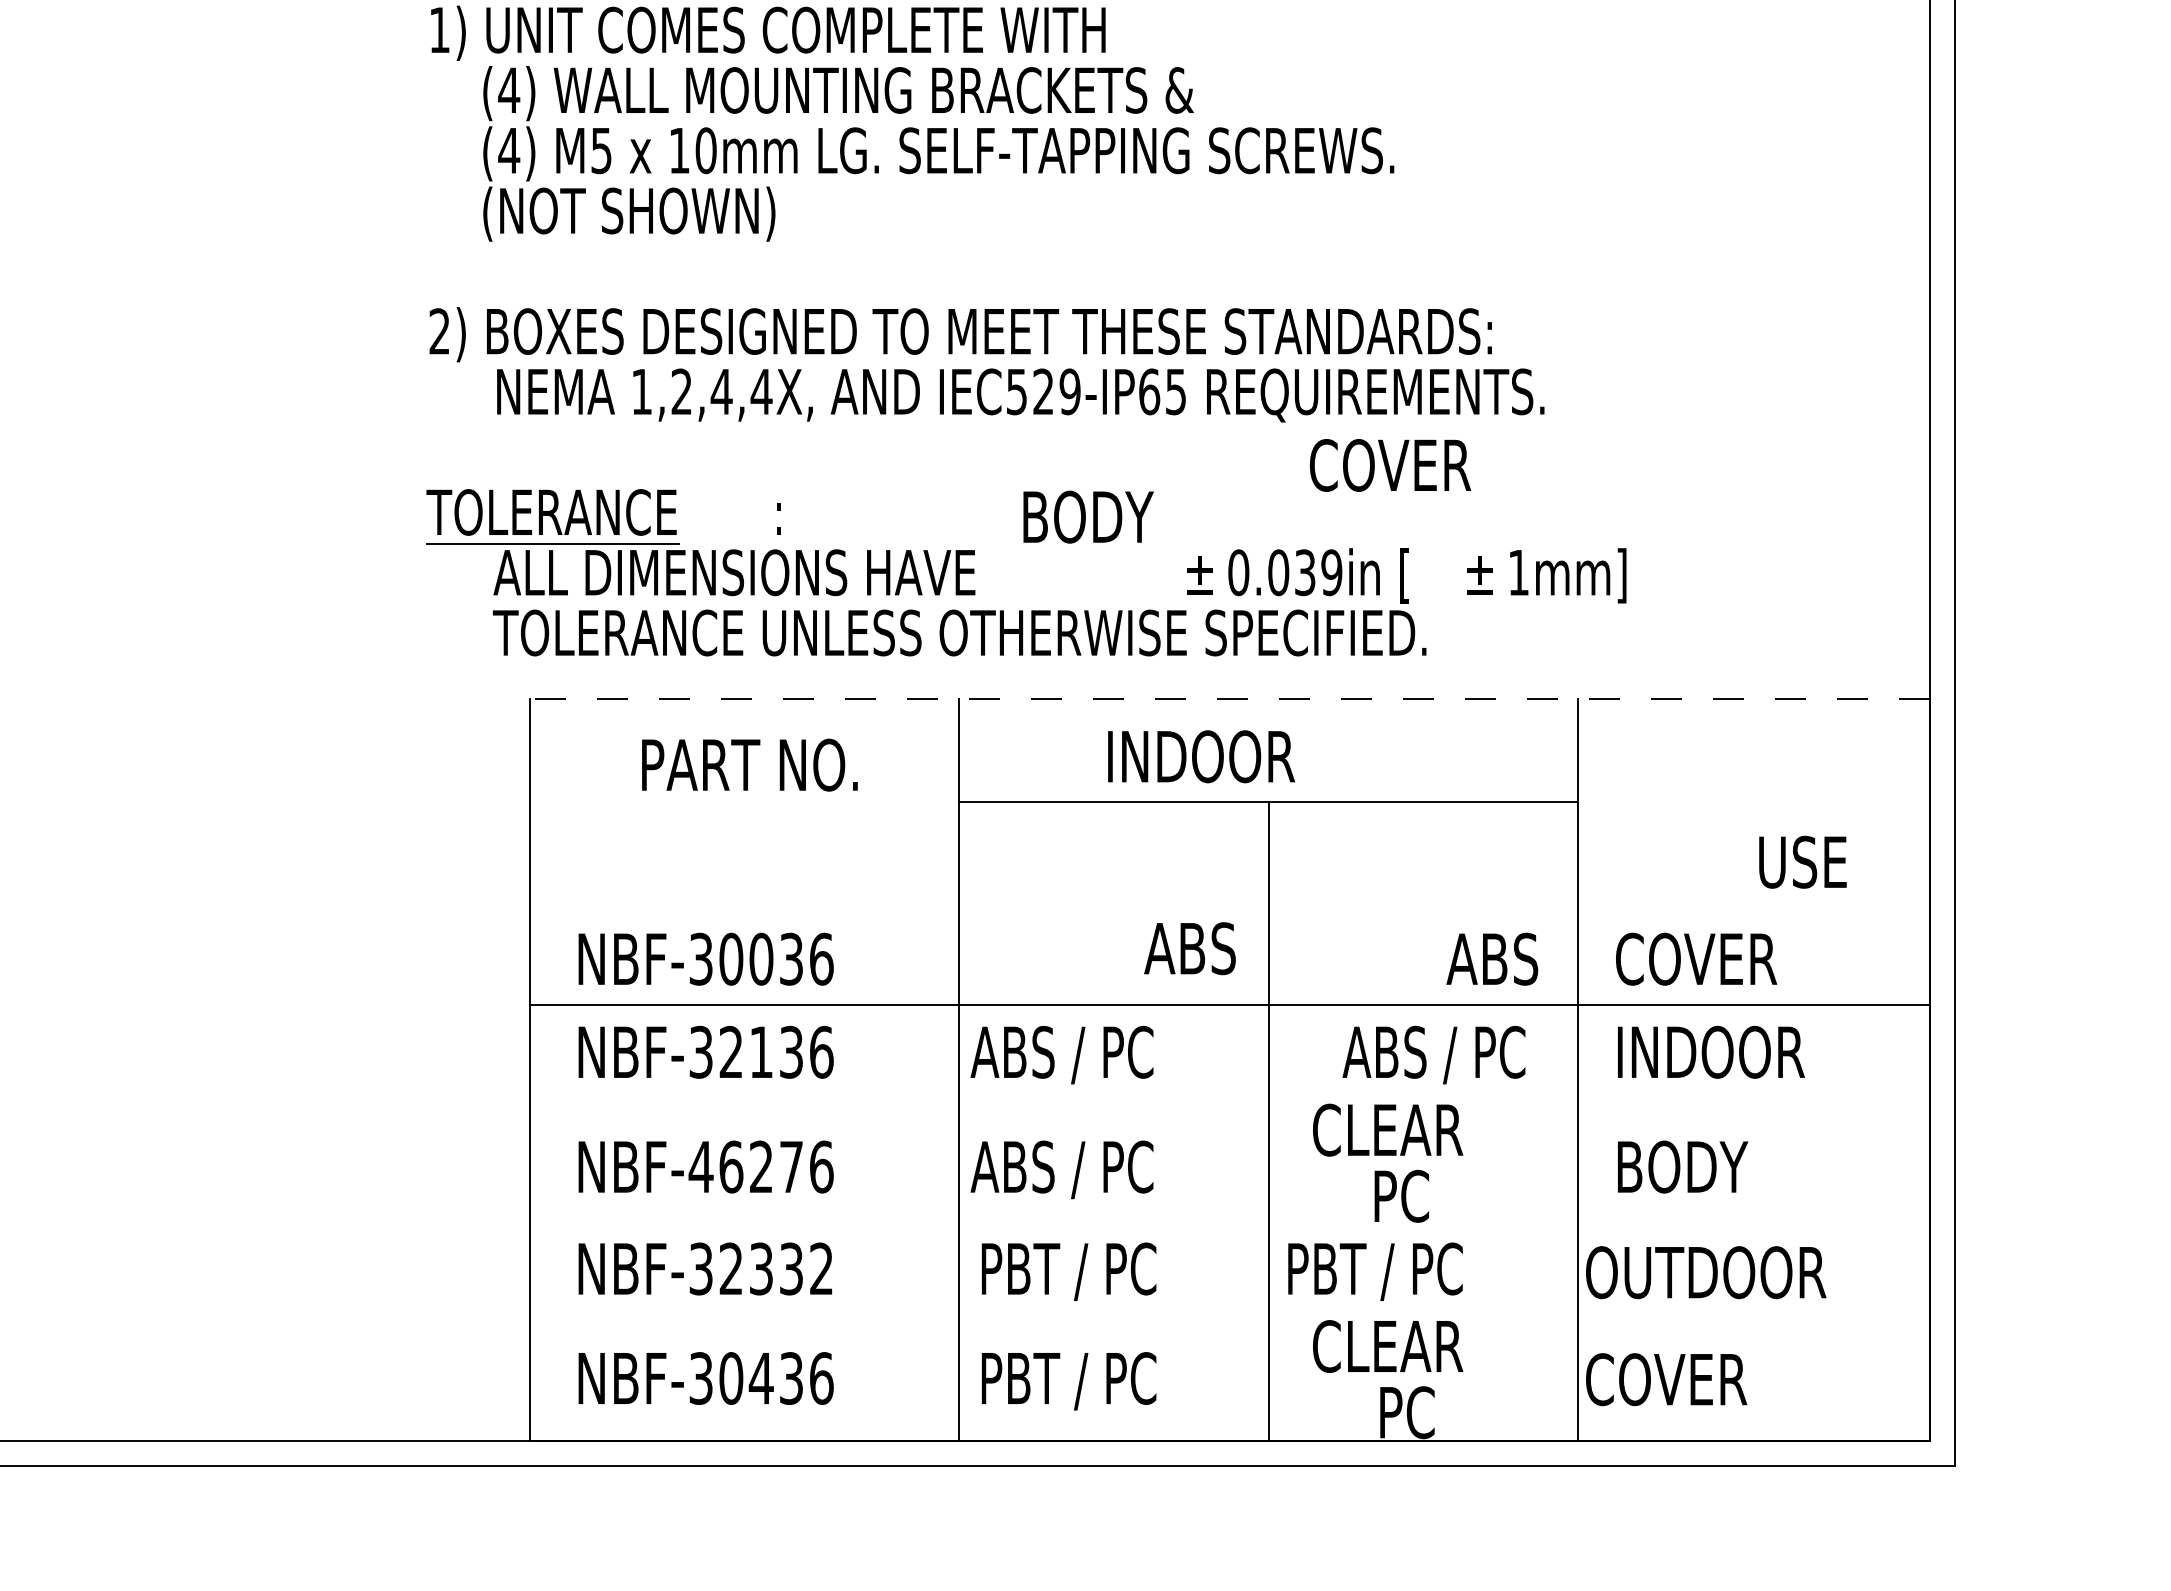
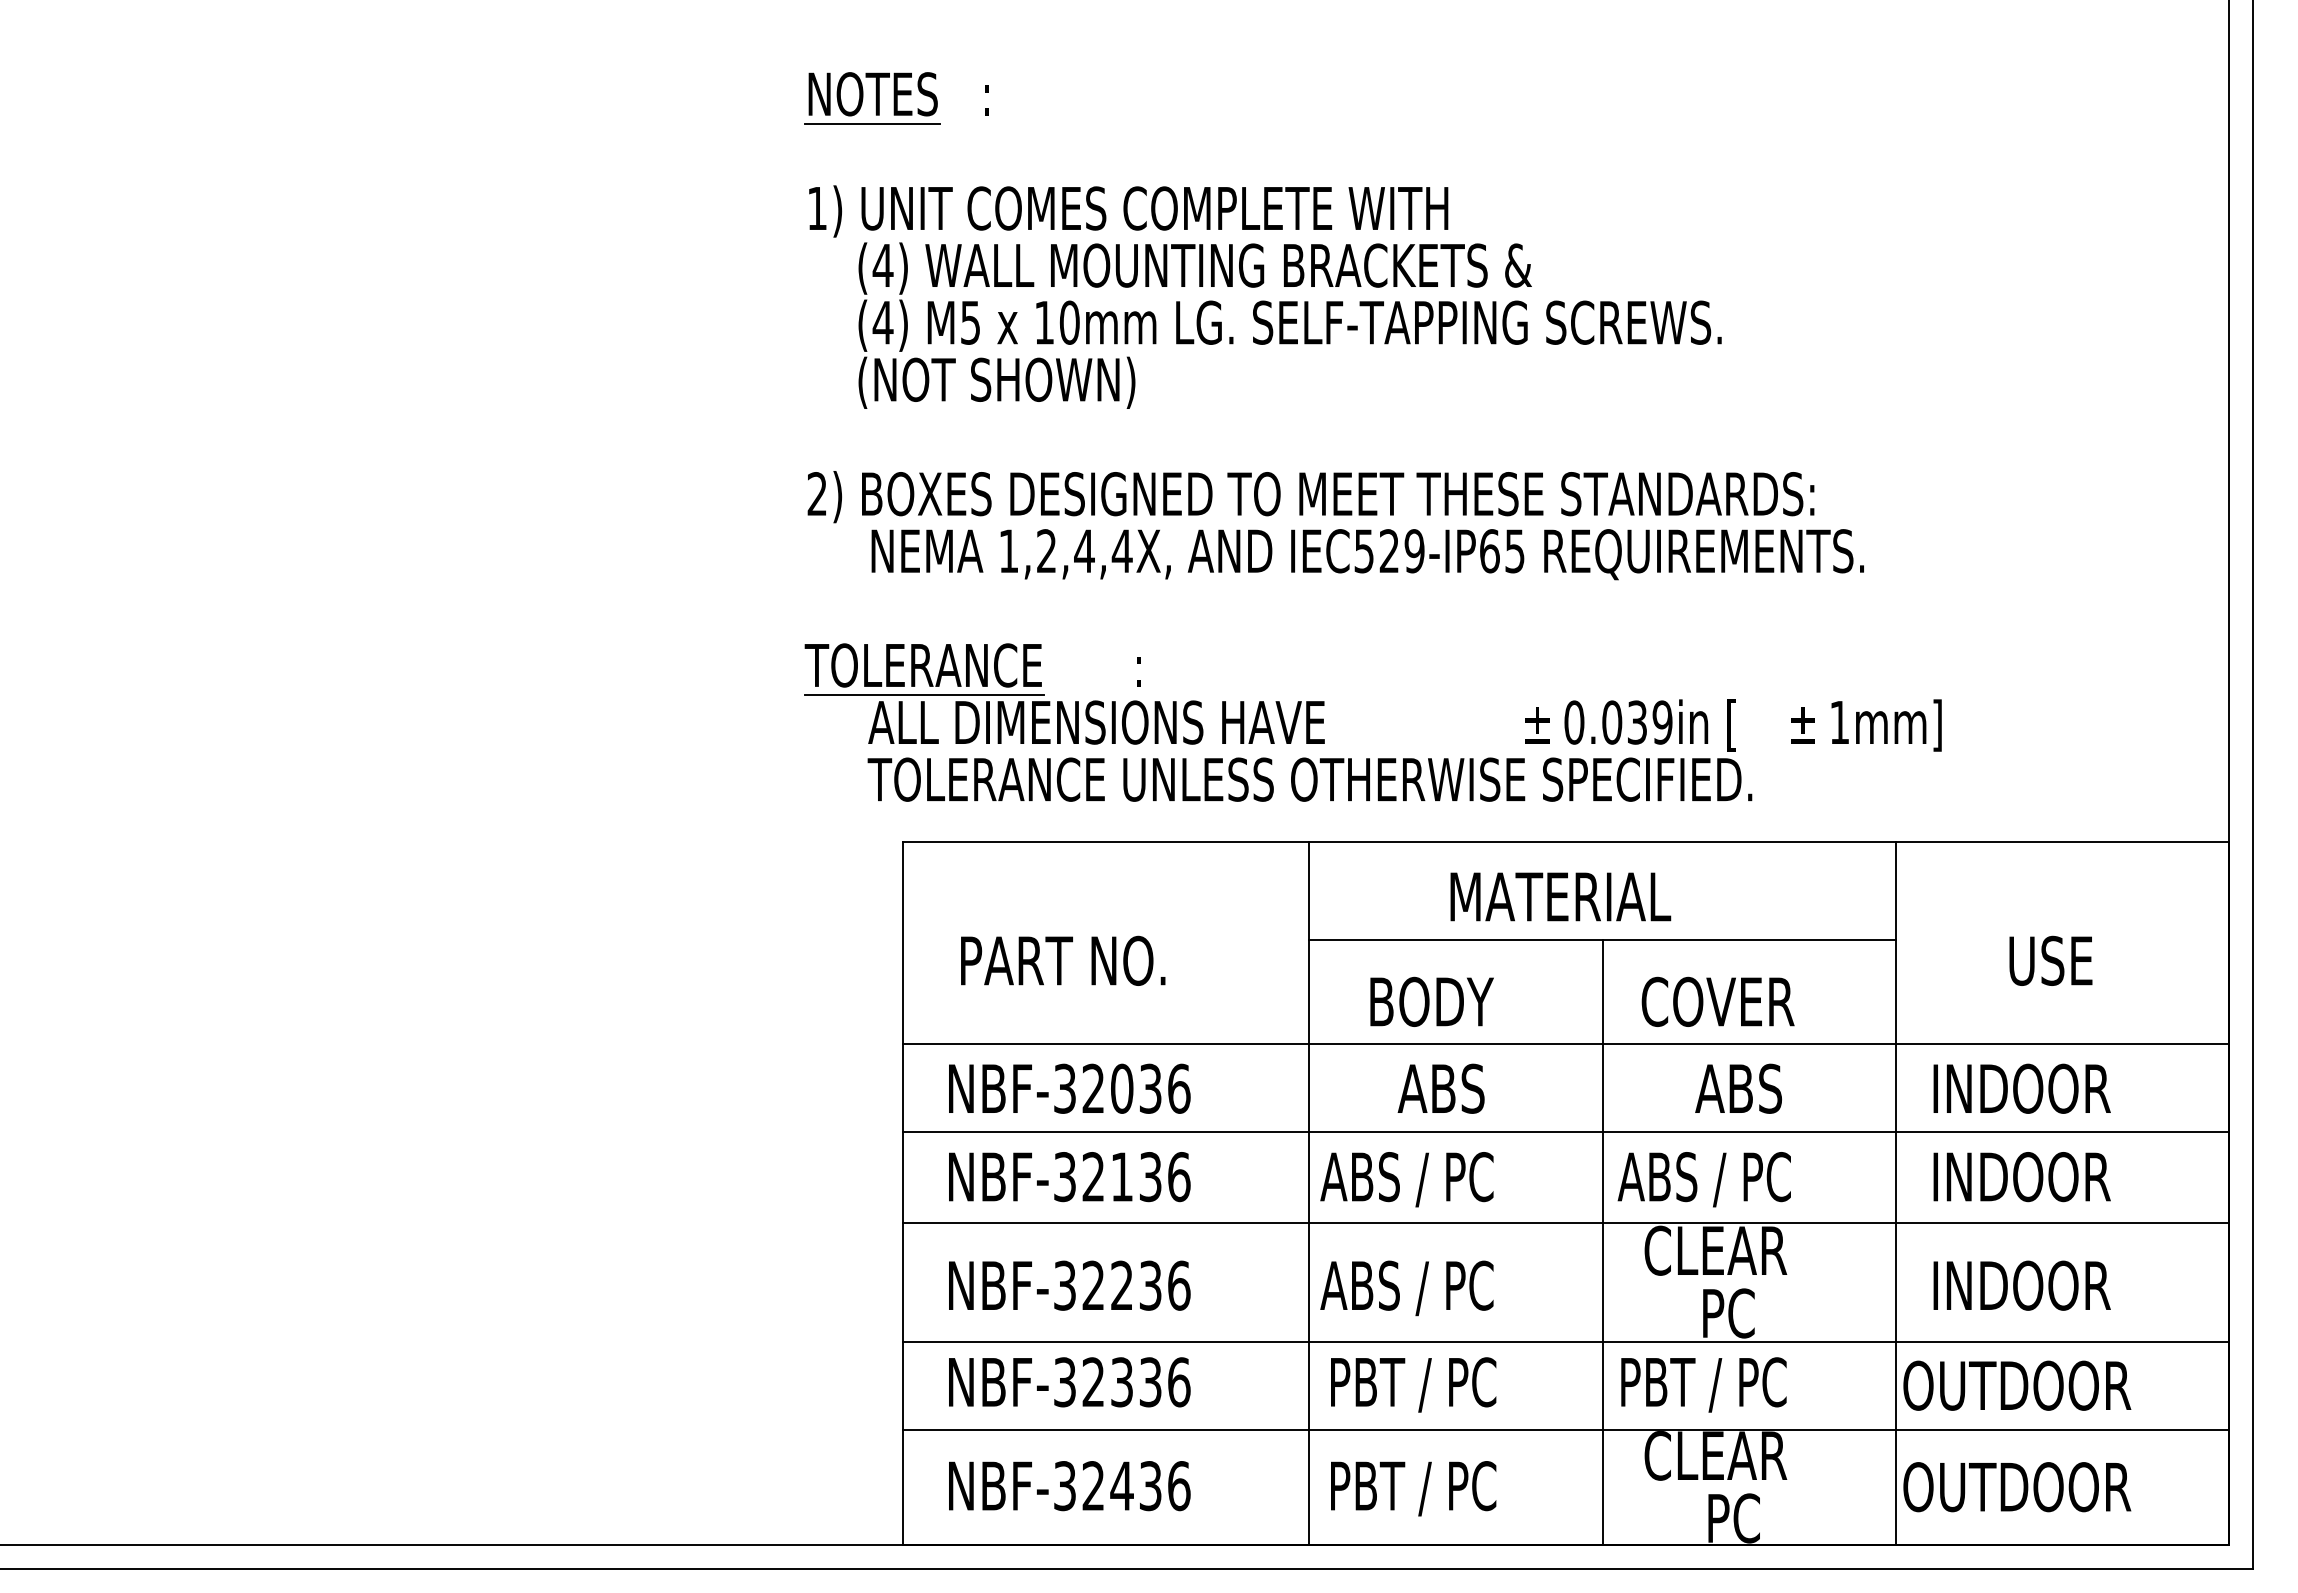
text: (1389, 464) -> (1717, 1001), moved
text: (1087, 516) -> (1431, 1001), moved
line: (1229, 699) -> (1565, 842), dashed -> solid
text: (1226, 756) -> (1562, 896), INDOOR -> MATERIAL
text: (750, 764) -> (1063, 960), moved
text: (1802, 861) -> (2050, 960), moved
line: (1229, 911) -> (1565, 1043), added
text: (1189, 948) -> (1440, 1088), moved
text: (731, 958) -> (1093, 1088), NBF-30036 -> NBF-32036
text: (1492, 958) -> (1738, 1088), moved
text: (1709, 958) -> (2020, 1088), COVER -> INDOOR
text: (1433, 1054) -> (1703, 1179), moved
line: (1229, 1100) -> (1565, 1222), added
text: (745, 1166) -> (1107, 1285), NBF-46276 -> NBF-32236
text: (1713, 1166) -> (2024, 1285), BODY -> INDOOR
line: (1229, 1225) -> (1565, 1341), added
text: (821, 1269) -> (1179, 1382), NBF-32332 -> NBF-32336
line: (1229, 1318) -> (1565, 1429), added
text: (731, 1378) -> (1093, 1486), NBF-30436 -> NBF-32436
text: (1708, 1380) -> (2019, 1487), COVER -> OUTDOOR

